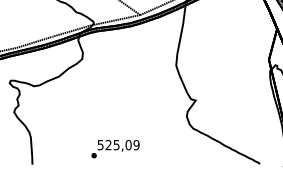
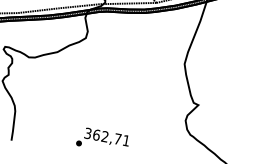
text: (118, 144) -> (107, 136), 525,09 -> 362,71

